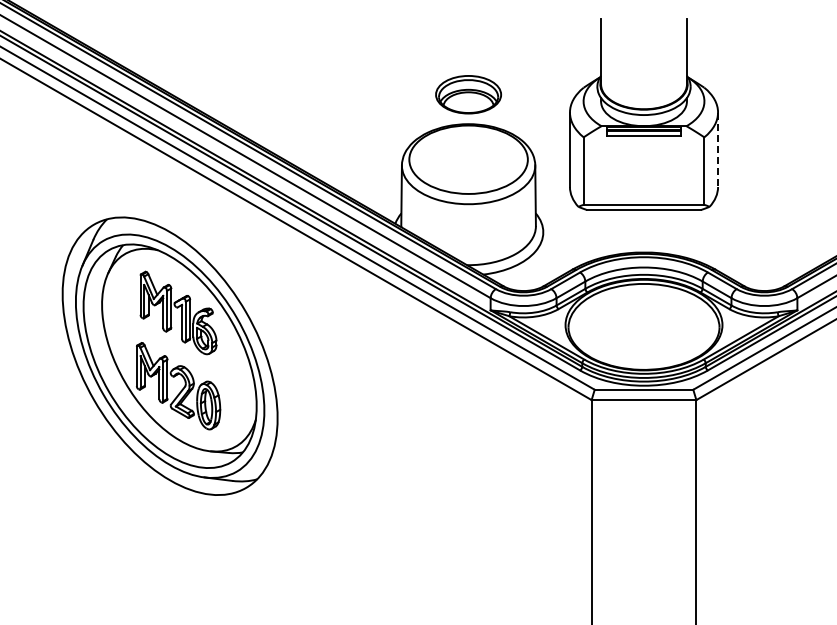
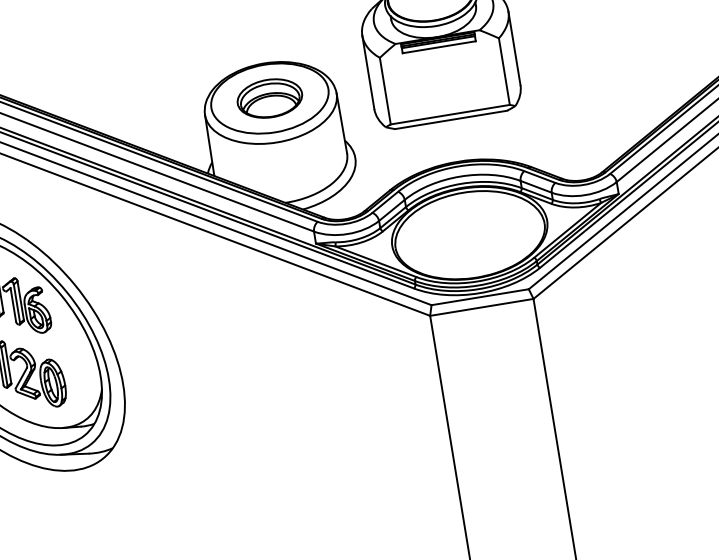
part: (468, 94) -> (269, 98), moved
line: (718, 150) -> (515, 49), dashed -> solid

